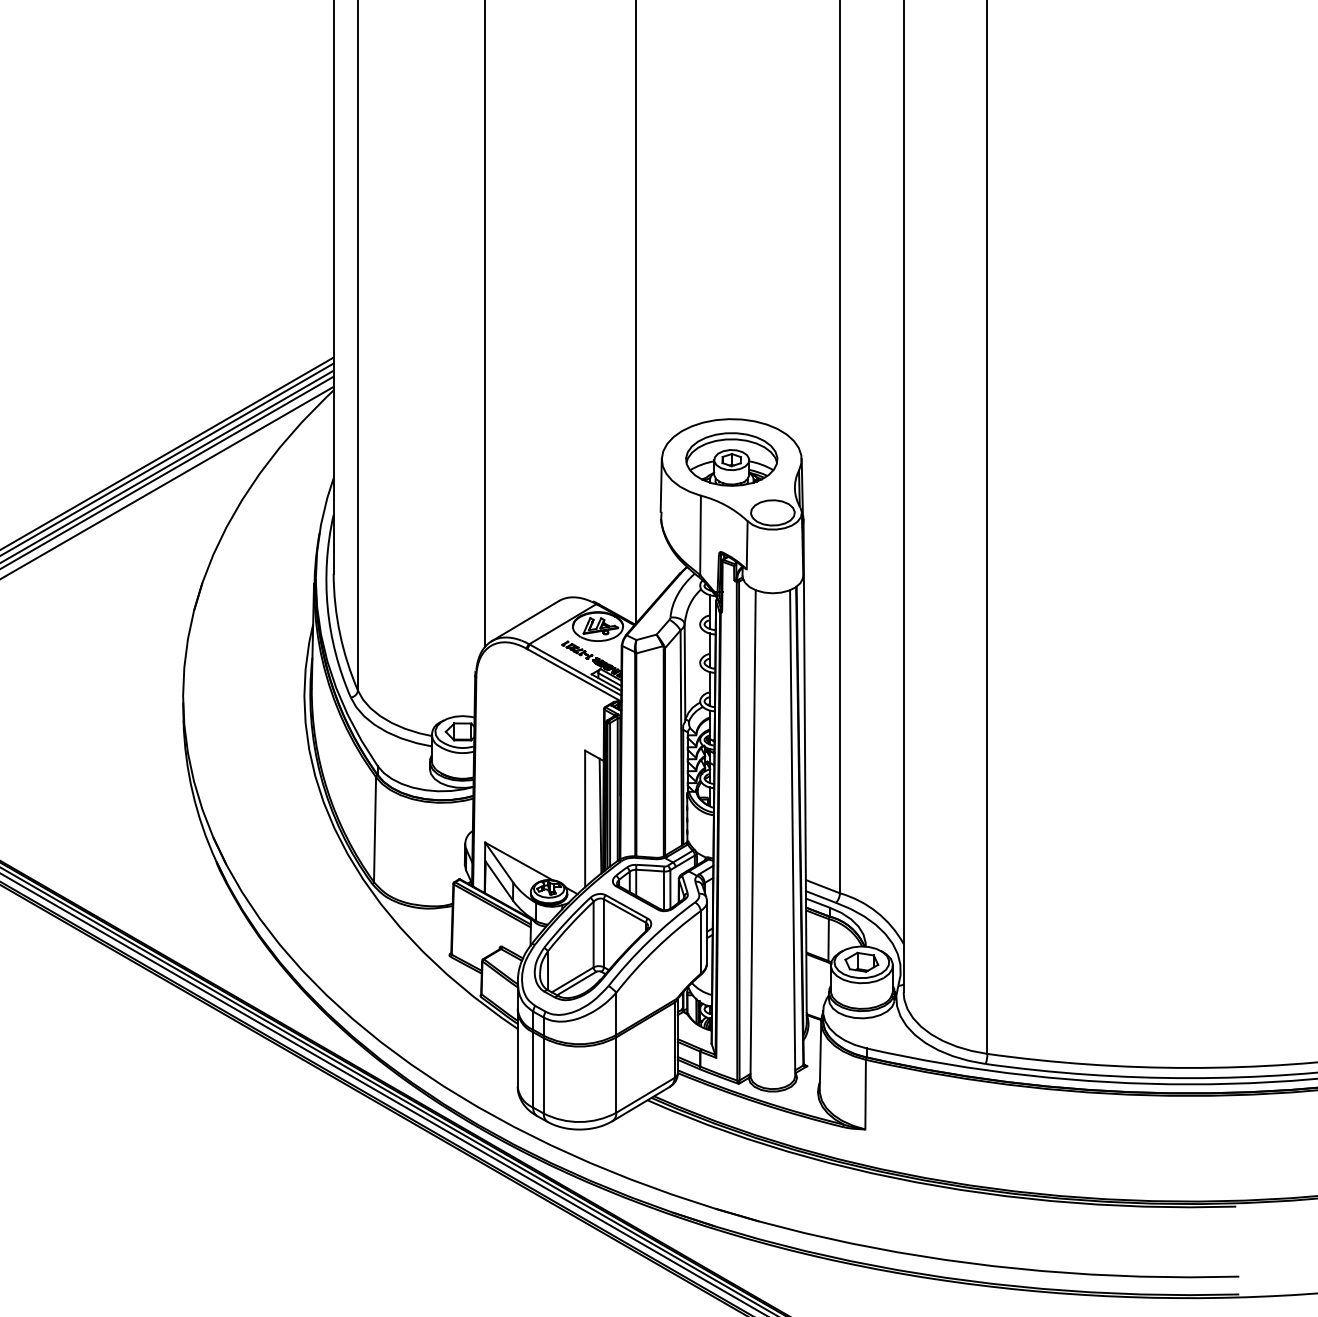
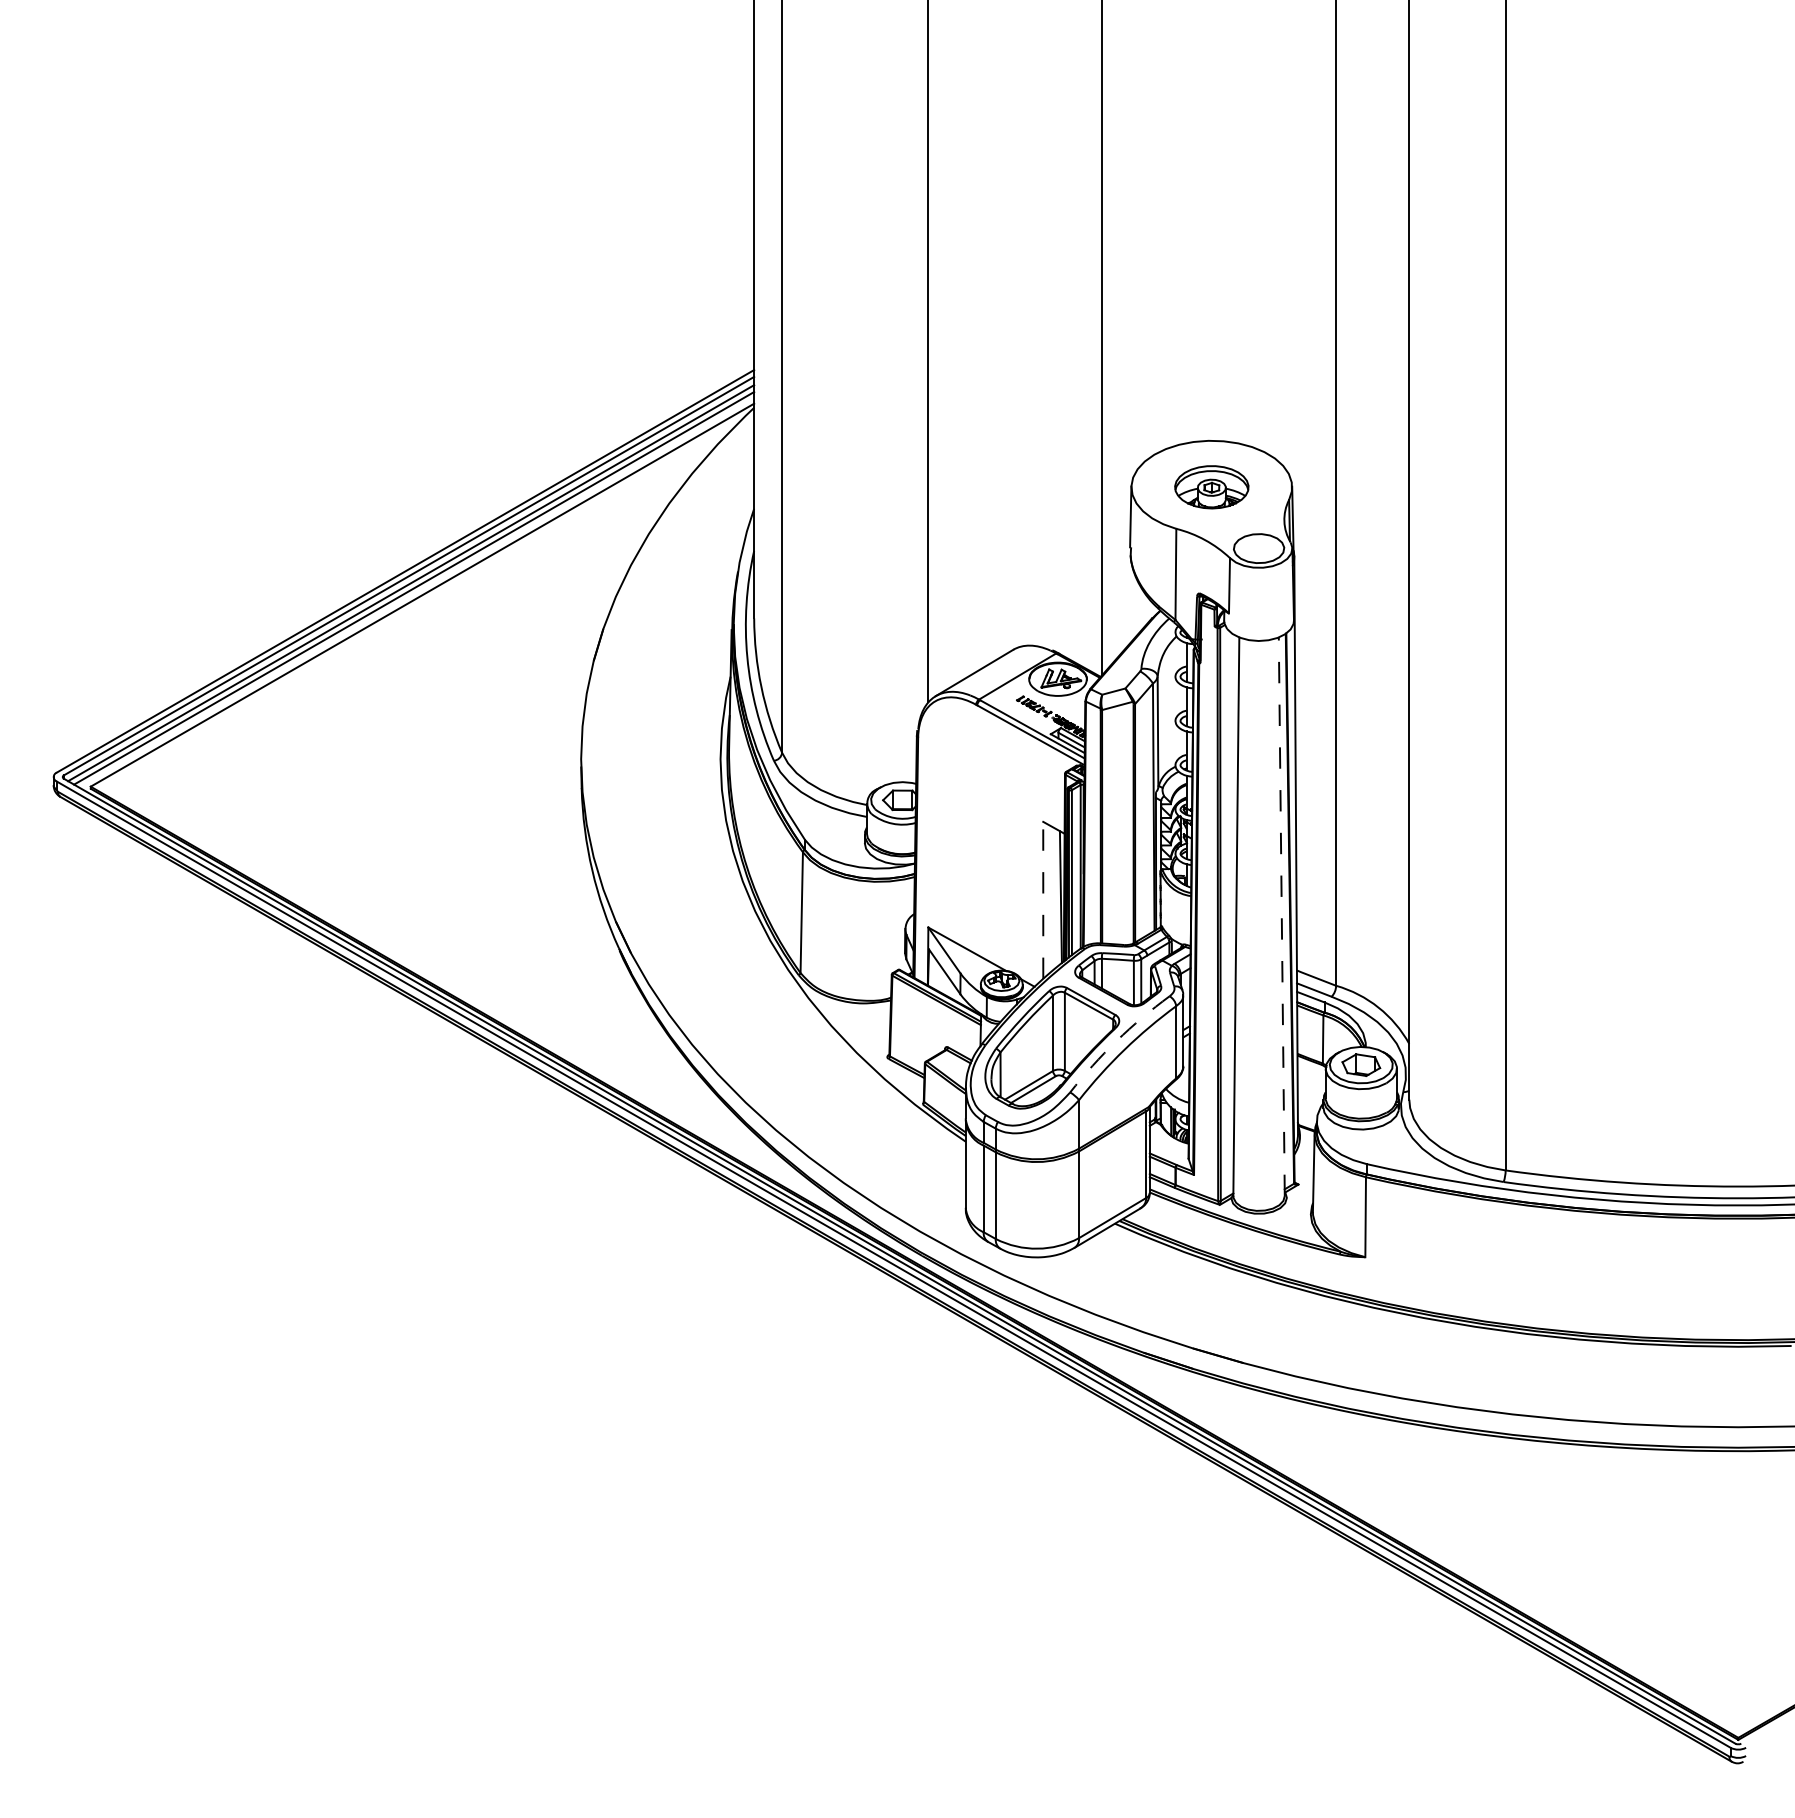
part: (731, 459) -> (1211, 487), size x0.7
line: (585, 819) -> (1043, 900), solid -> dashed
line: (792, 832) -> (1281, 916), solid -> dashed
arc: (648, 940) -> (1116, 1040), solid -> dashed

